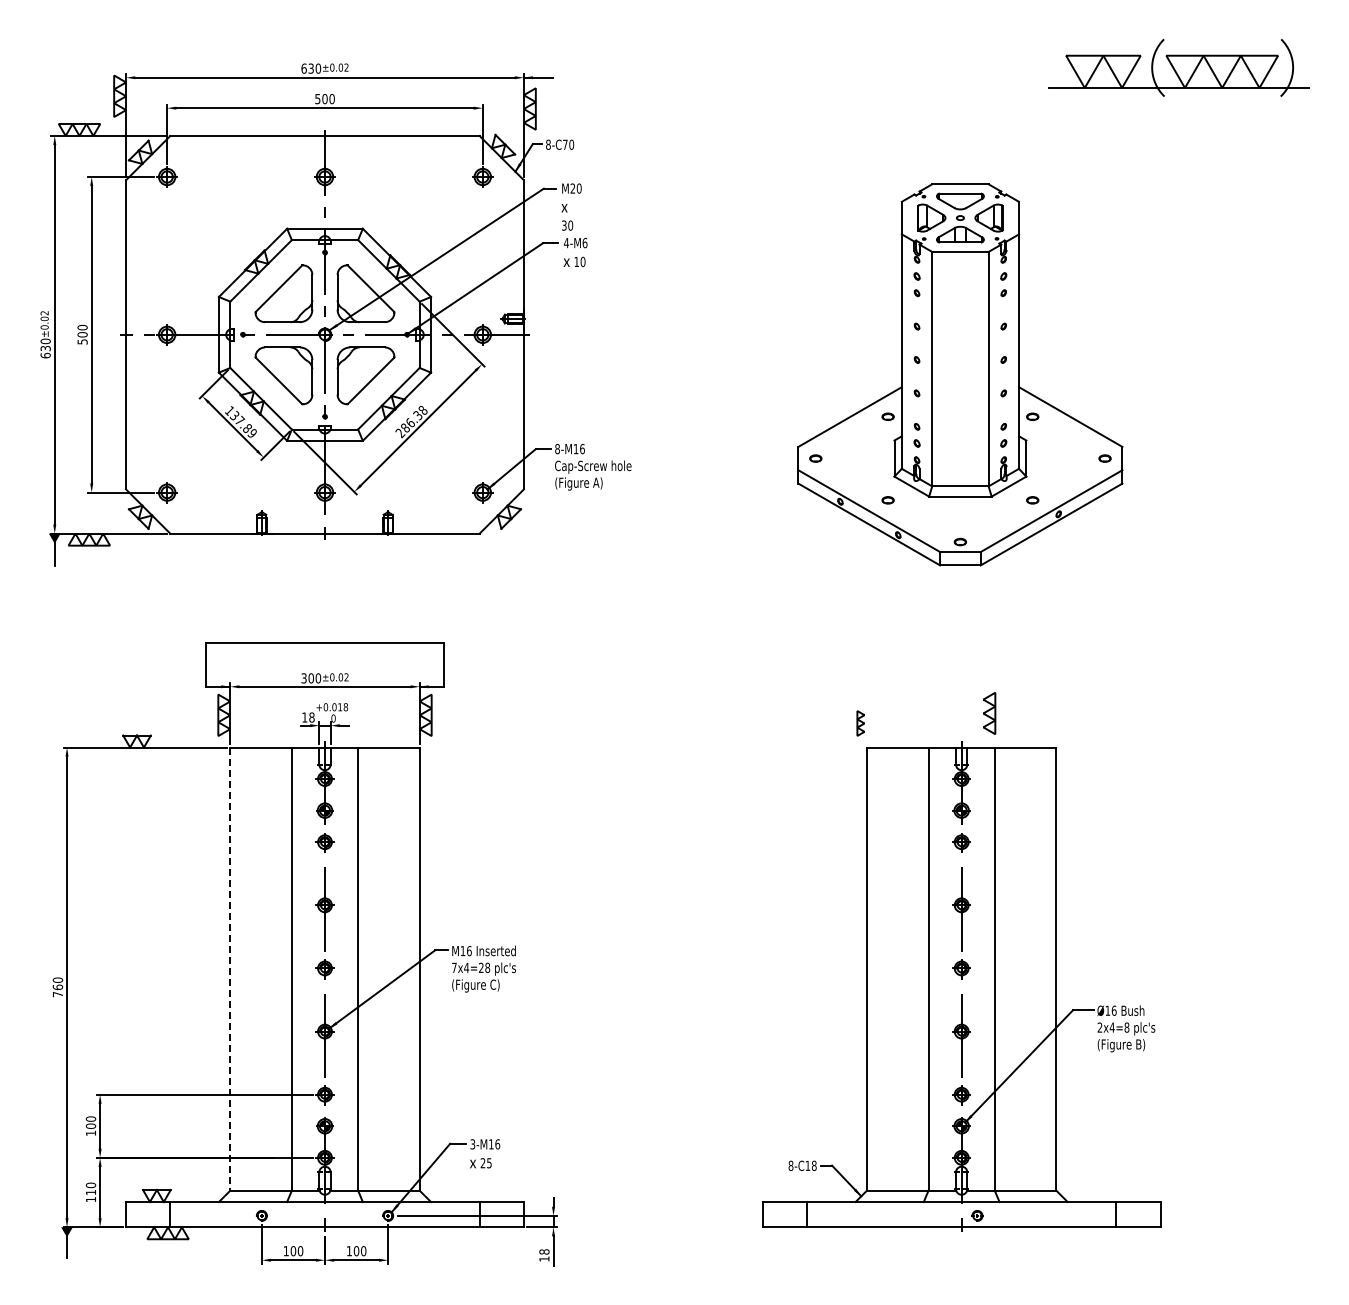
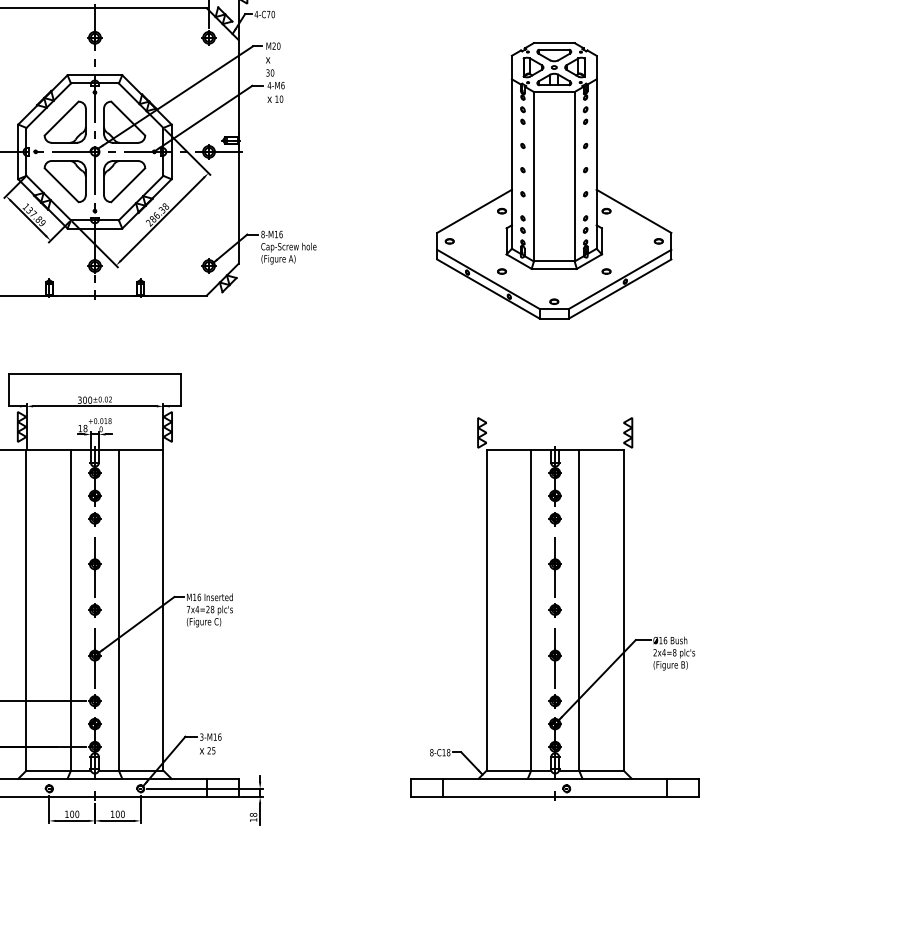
text: (547, 144) -> (255, 14), 8-C70 -> 4-C70
part: (989, 713) -> (628, 432), moved
part: (860, 723) -> (482, 432), size x1.67
line: (230, 969) -> (26, 610), dashed -> solid

